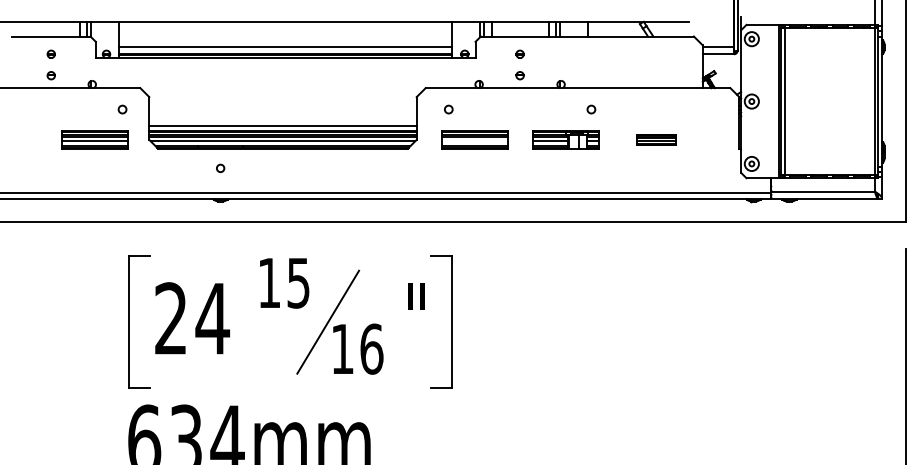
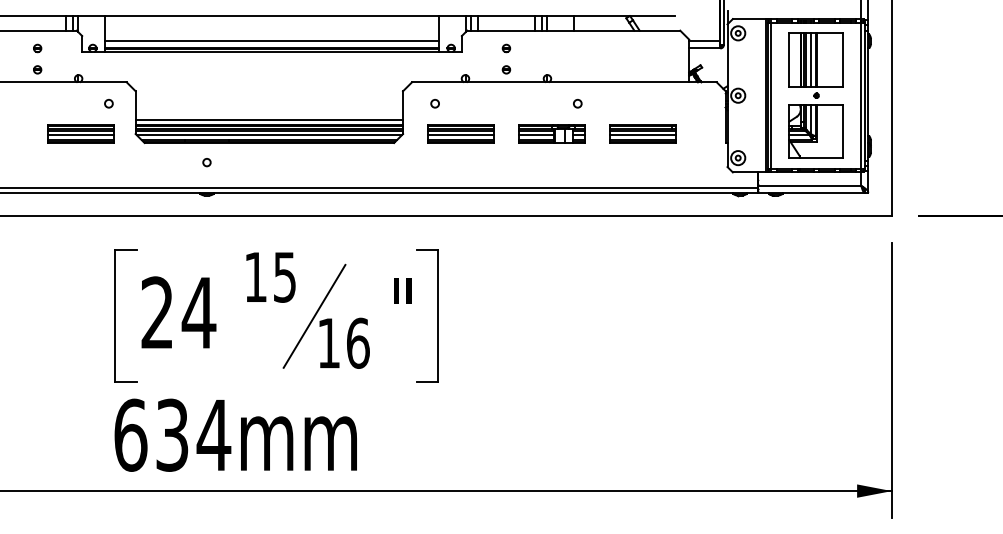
part: (829, 101) -> (815, 95), added
part: (656, 139) -> (642, 133), size x1.67
line: (474, 141) -> (460, 135), added

